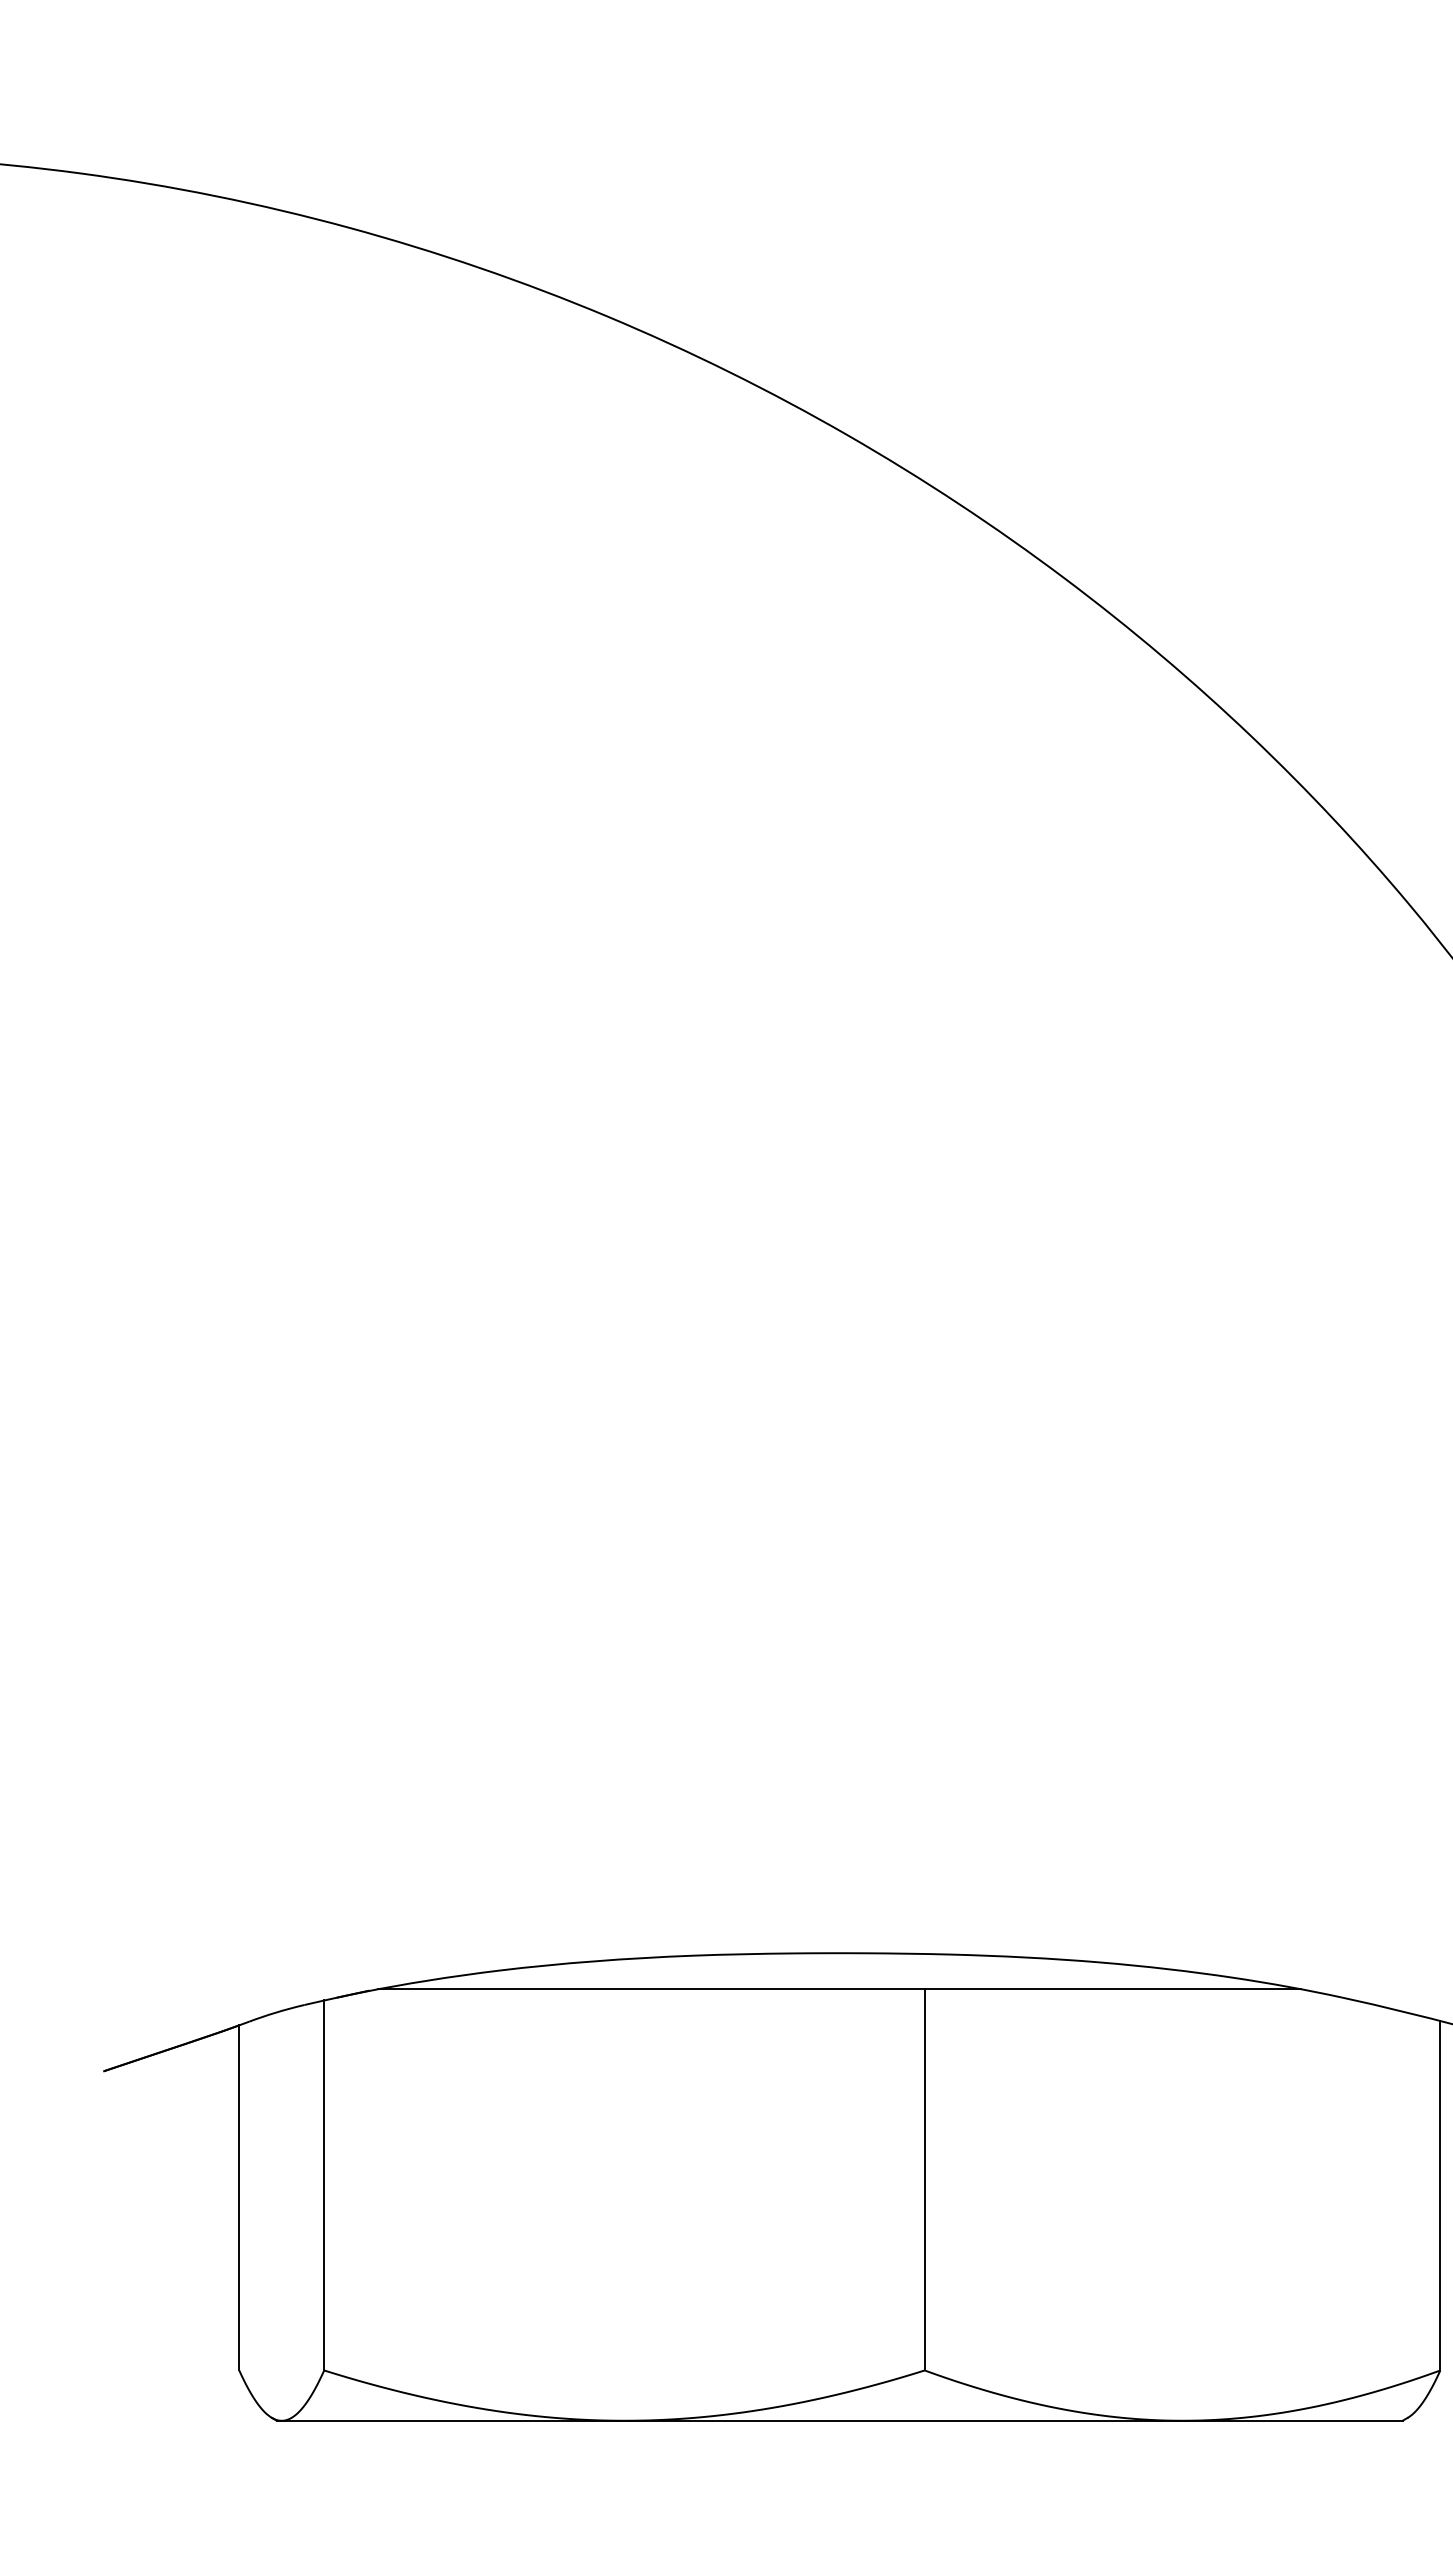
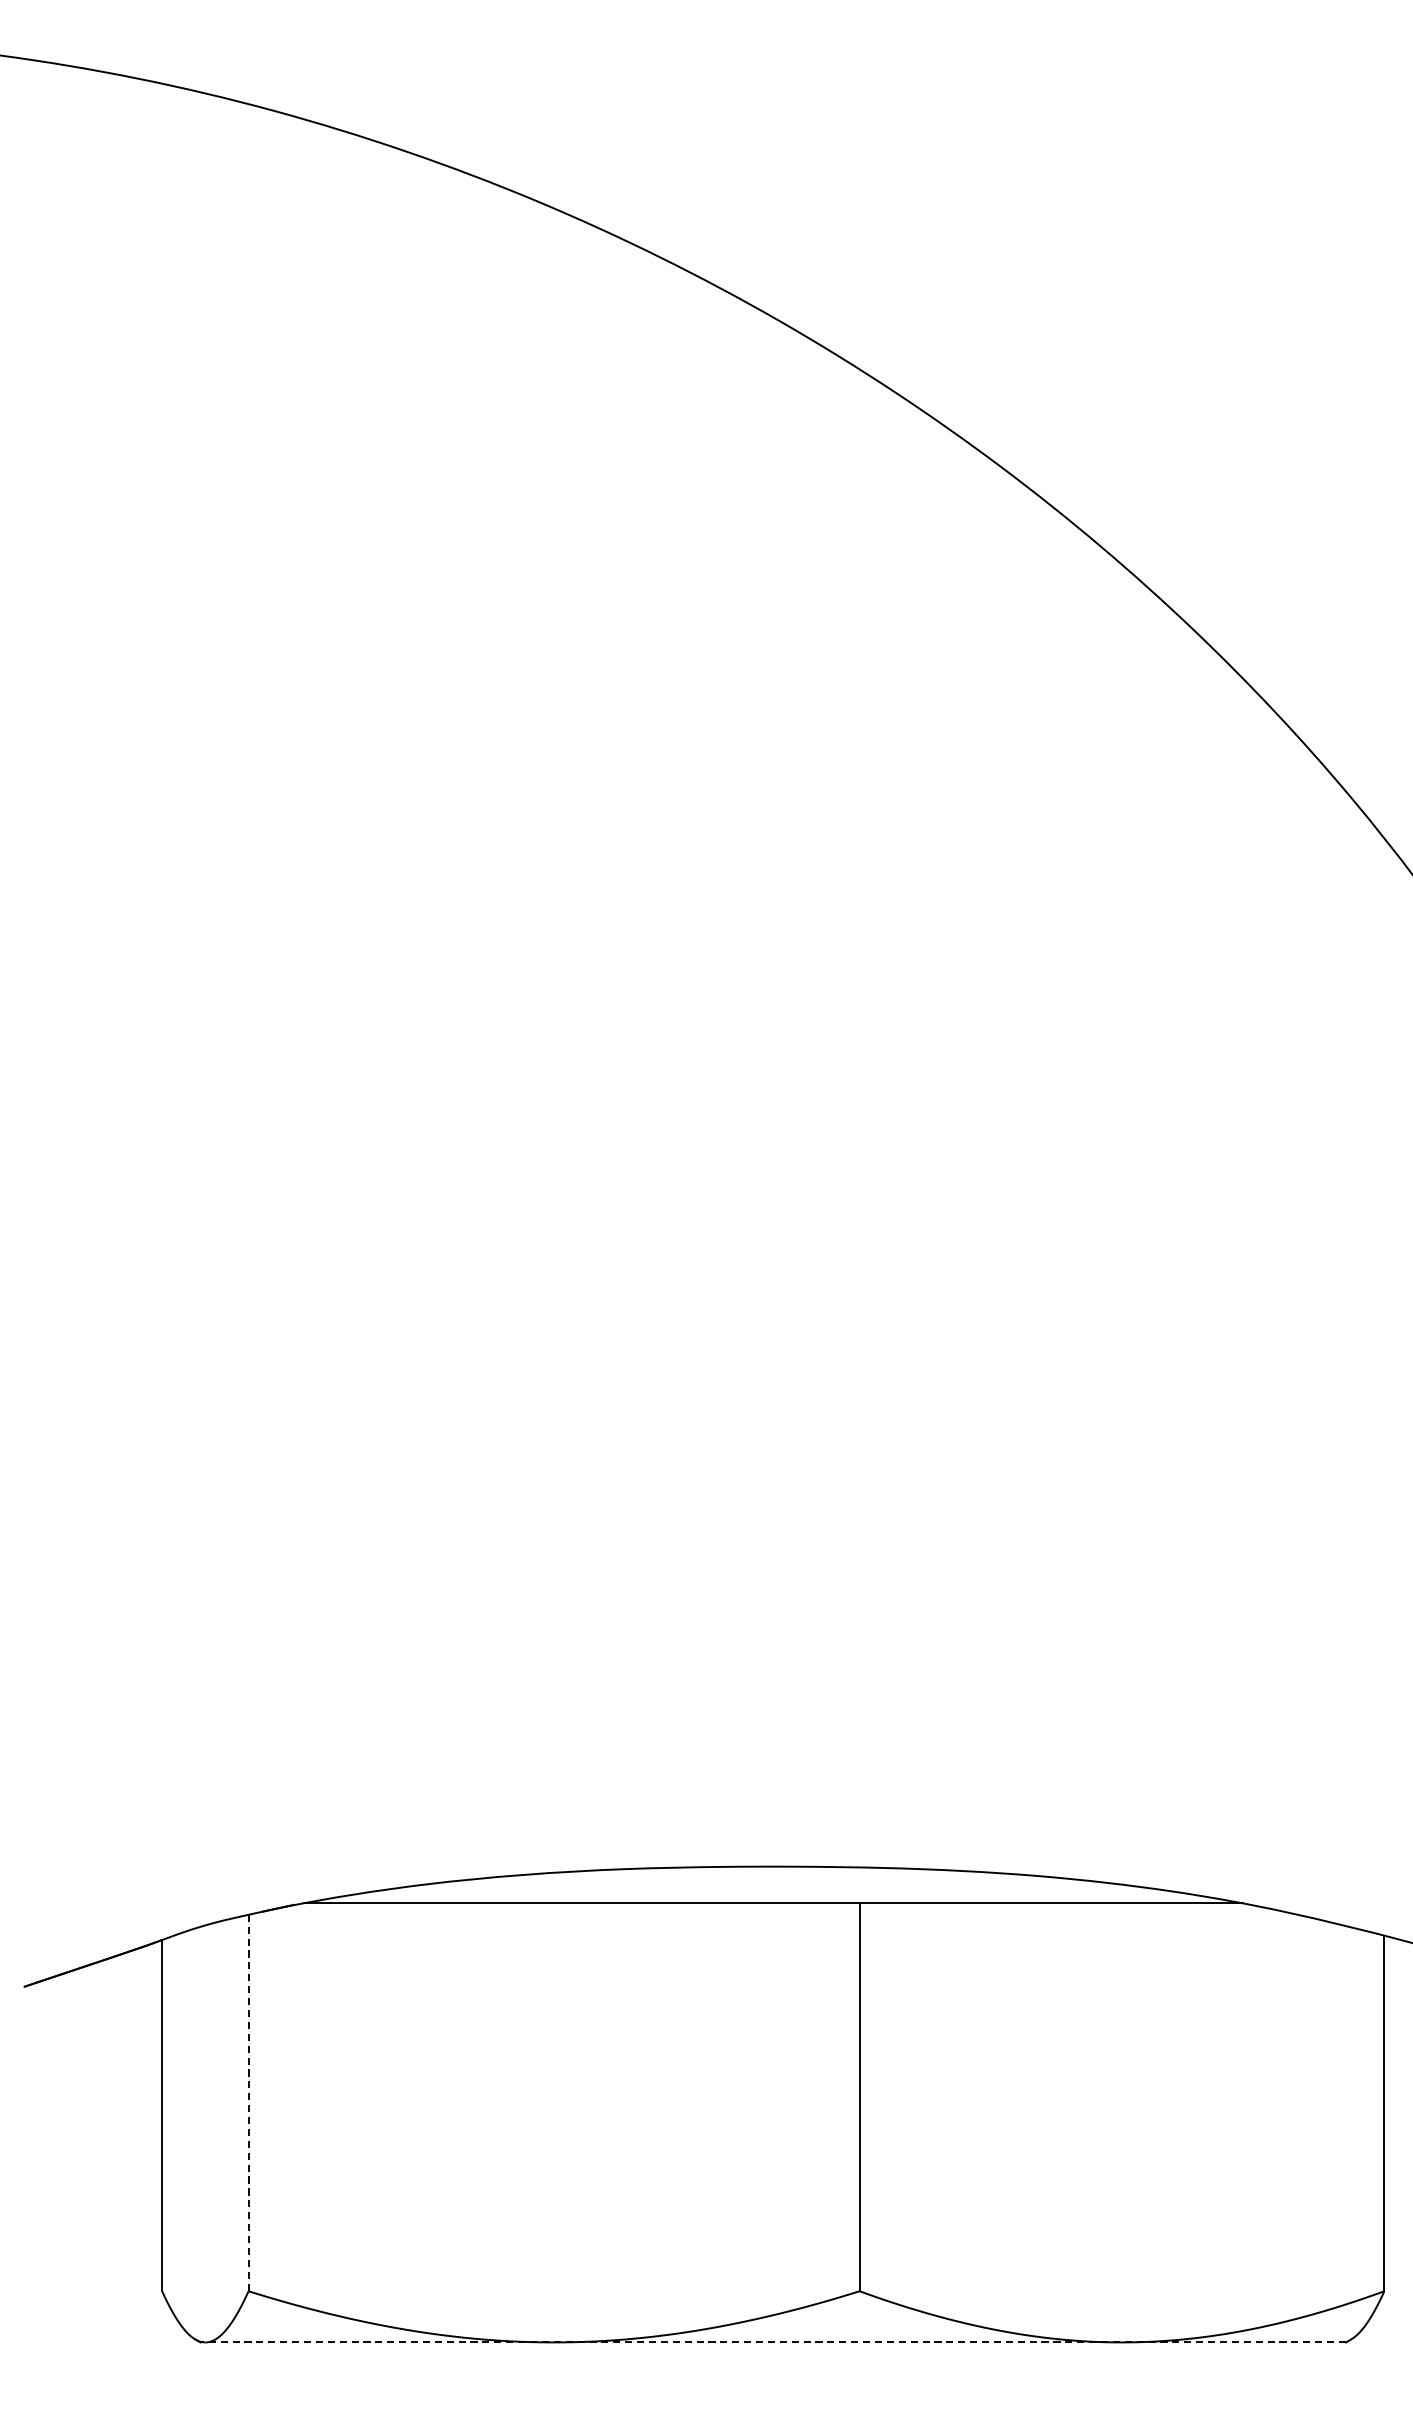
line: (324, 2185) -> (248, 2103), solid -> dashed
line: (839, 2420) -> (772, 2342), solid -> dashed

